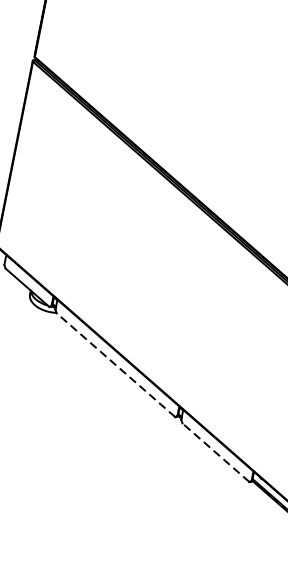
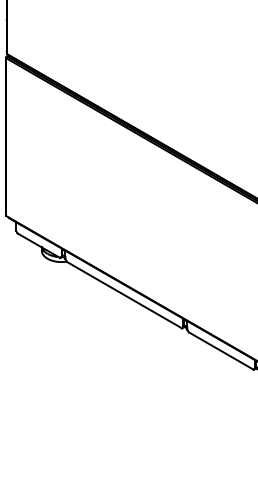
line: (116, 364) -> (124, 294), dashed -> solid
line: (215, 451) -> (220, 350), dashed -> solid

